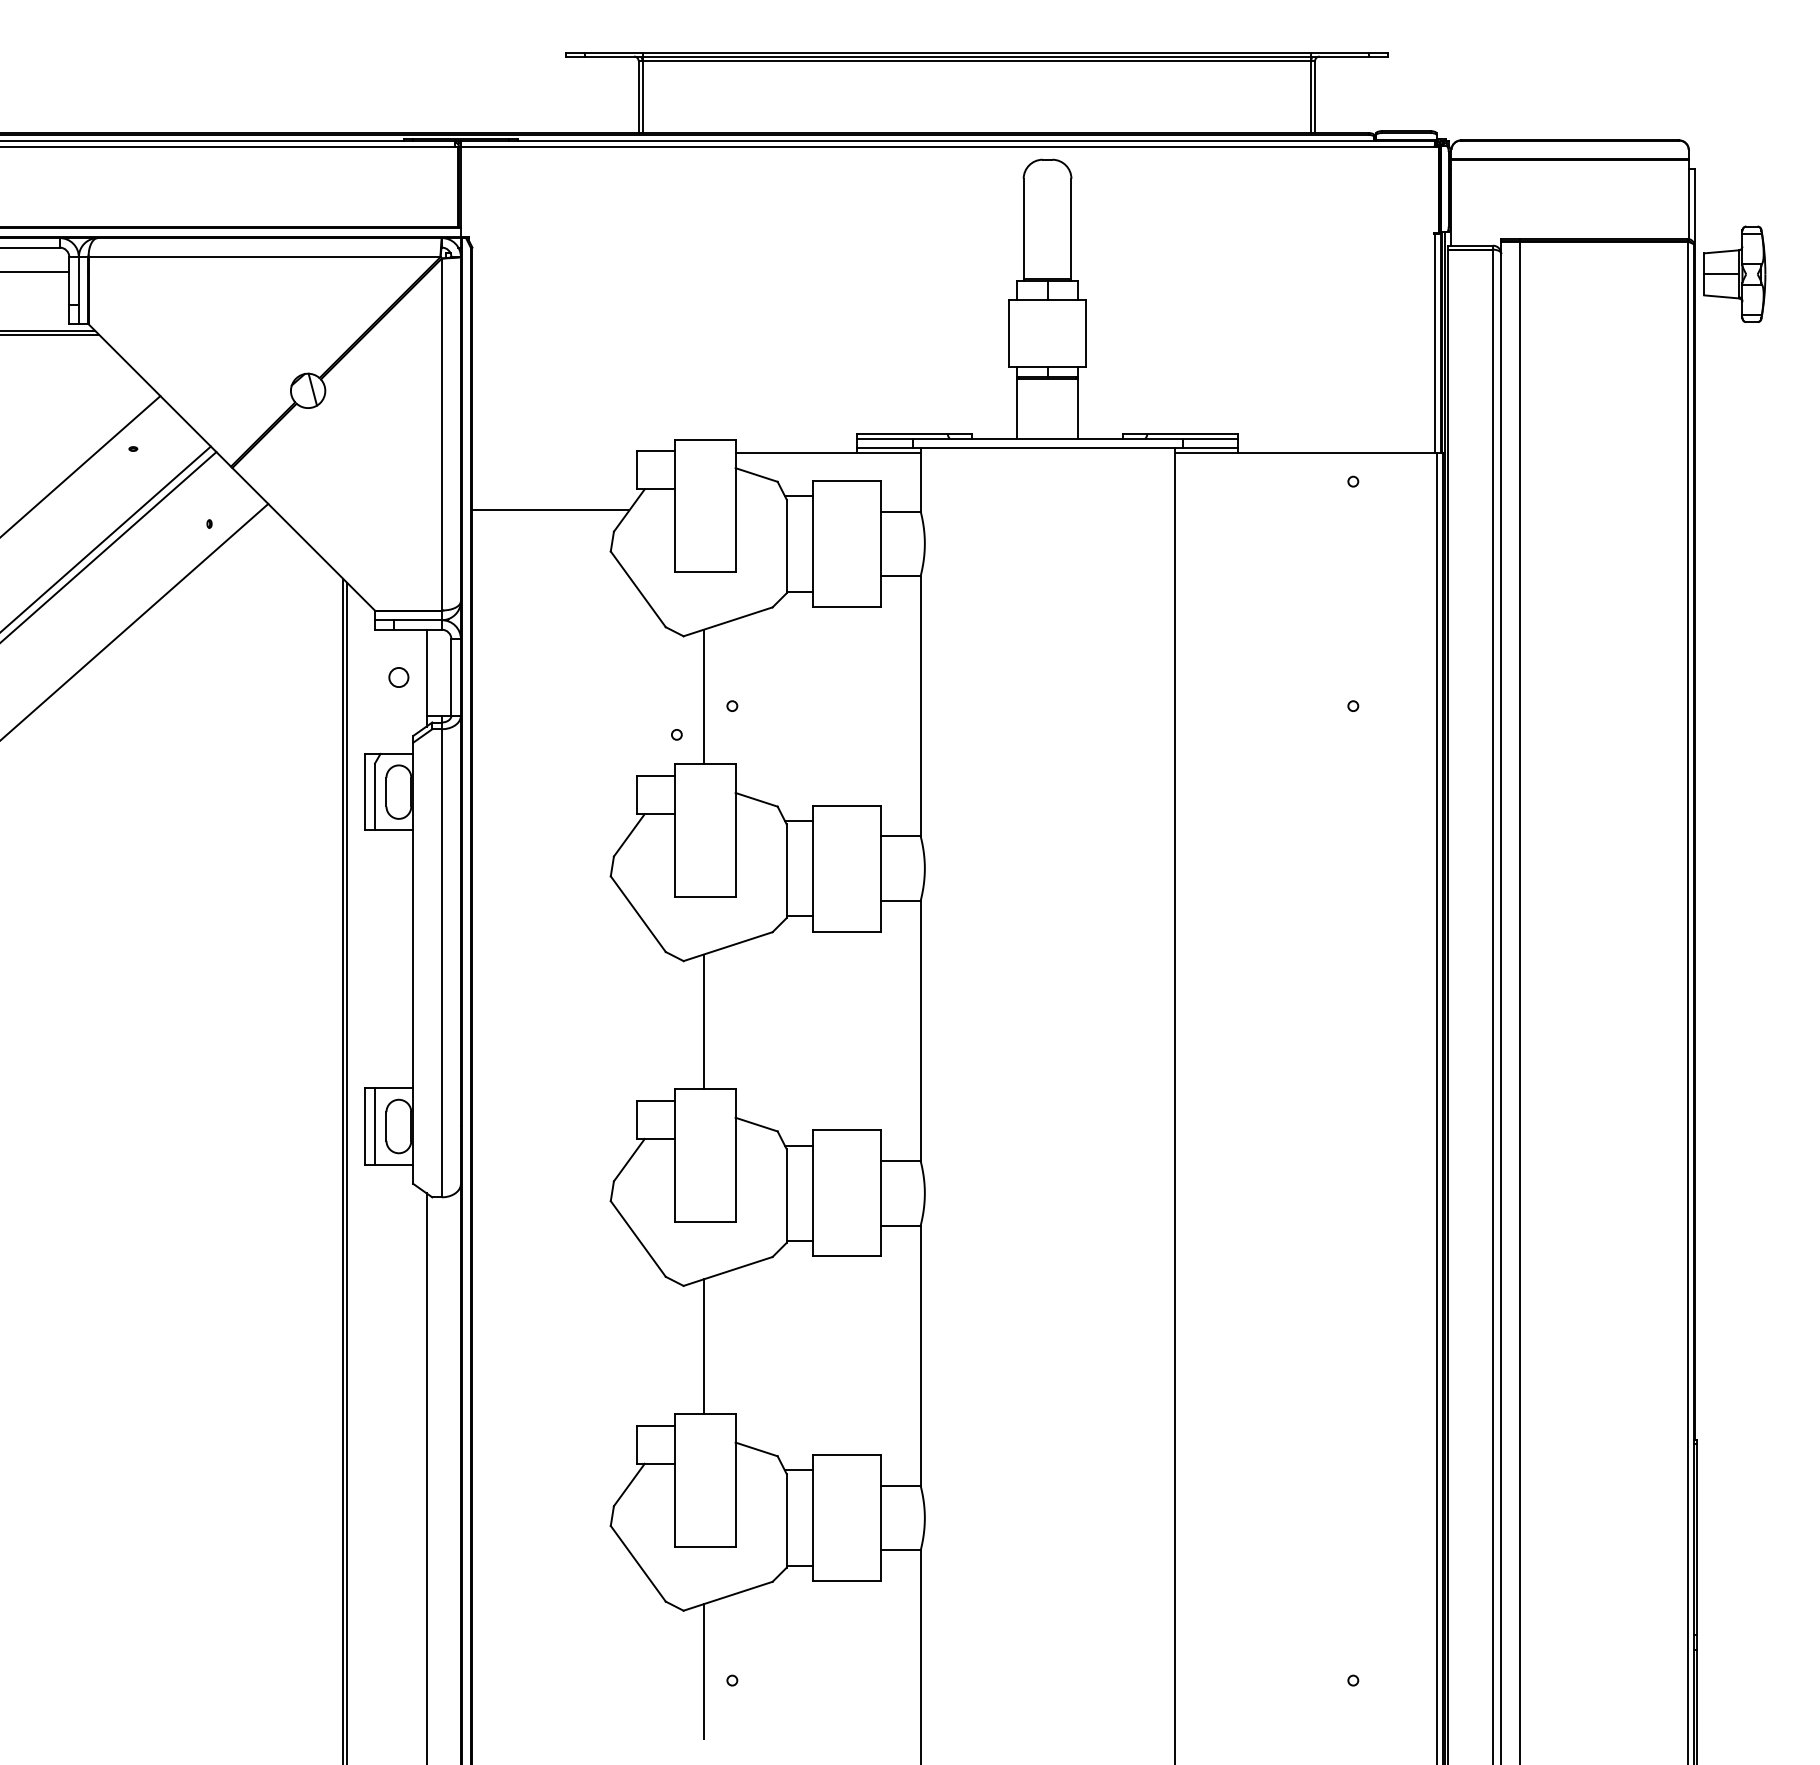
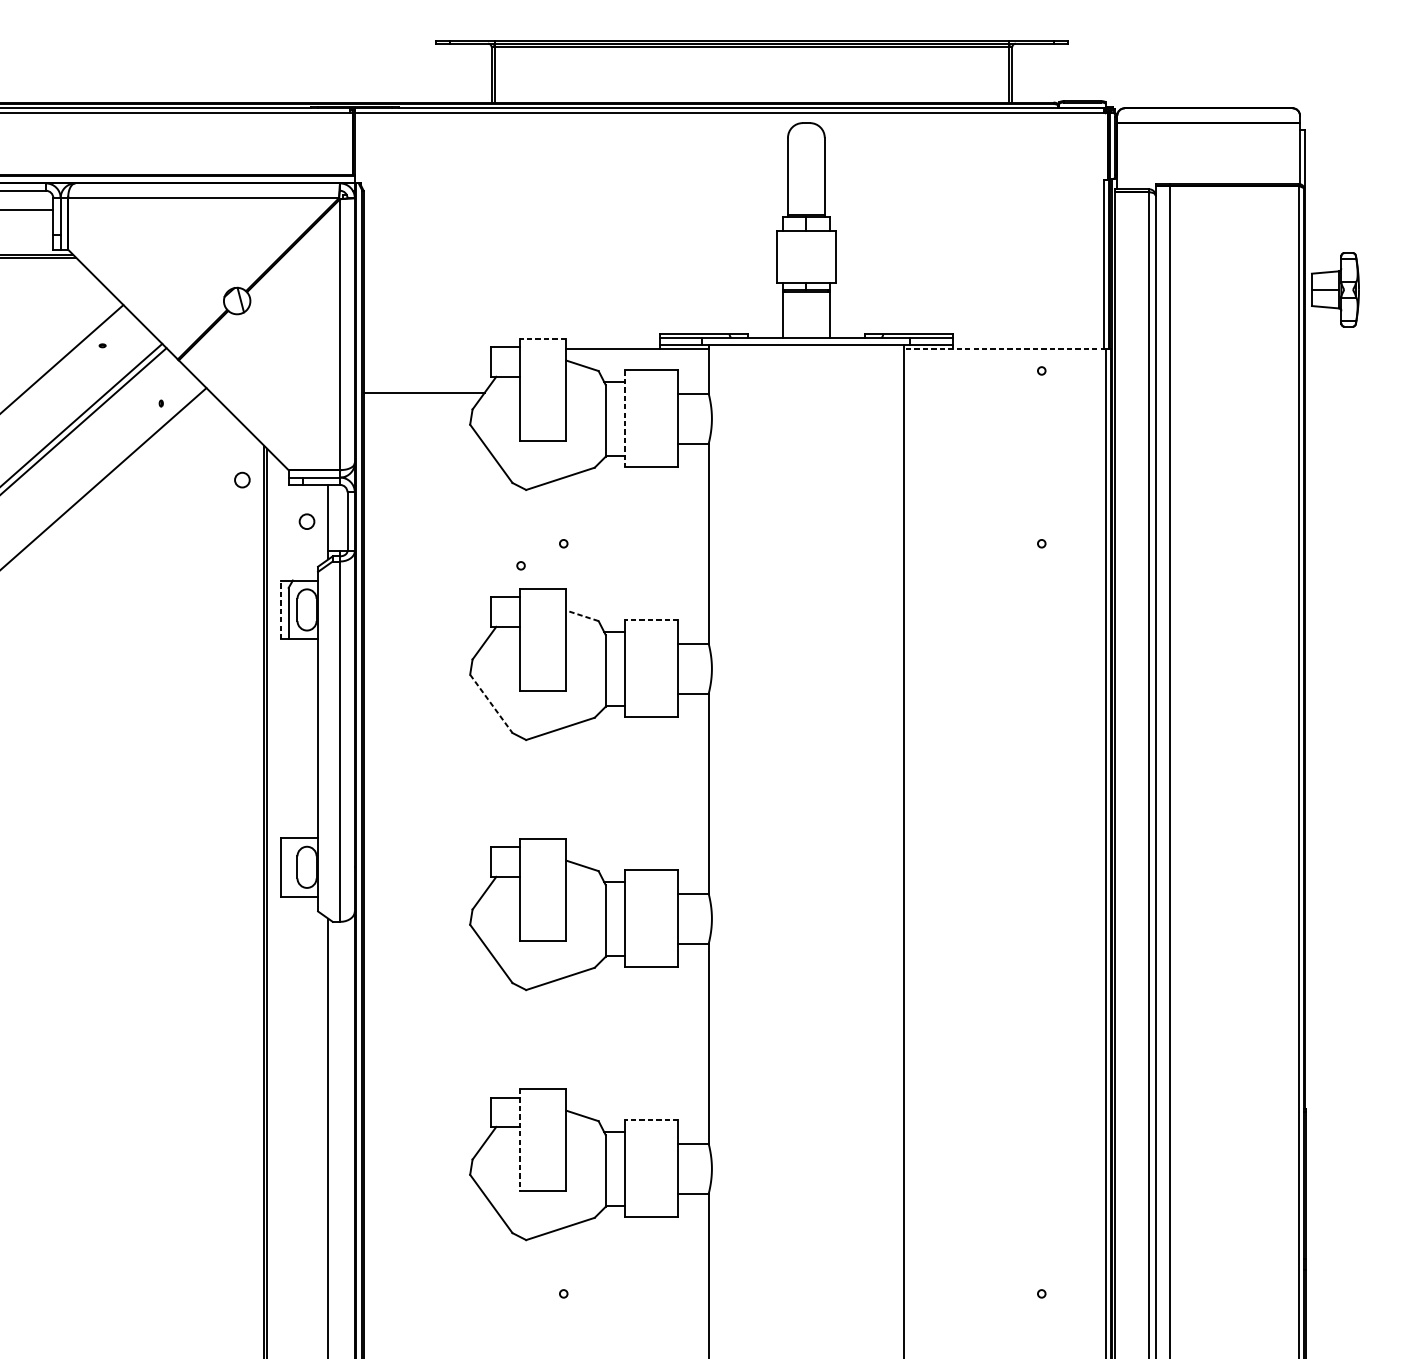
part: (1734, 273) -> (1335, 289), moved
line: (705, 439) -> (543, 338), solid -> dashed
line: (1305, 453) -> (1004, 349), solid -> dashed
line: (812, 544) -> (625, 419), solid -> dashed
circle: (314, 623) -> (242, 480), added
line: (703, 696) -> (541, 536), removed
line: (365, 791) -> (281, 609), solid -> dashed
line: (756, 799) -> (582, 615), solid -> dashed
line: (846, 805) -> (651, 620), solid -> dashed
line: (638, 914) -> (491, 704), solid -> dashed
line: (703, 1021) -> (541, 786), removed
line: (375, 1126) -> (289, 867), removed
line: (703, 1346) -> (541, 1036), removed
line: (846, 1455) -> (651, 1120), solid -> dashed
line: (675, 1480) -> (519, 1139), solid -> dashed
line: (703, 1671) -> (541, 1286), removed

